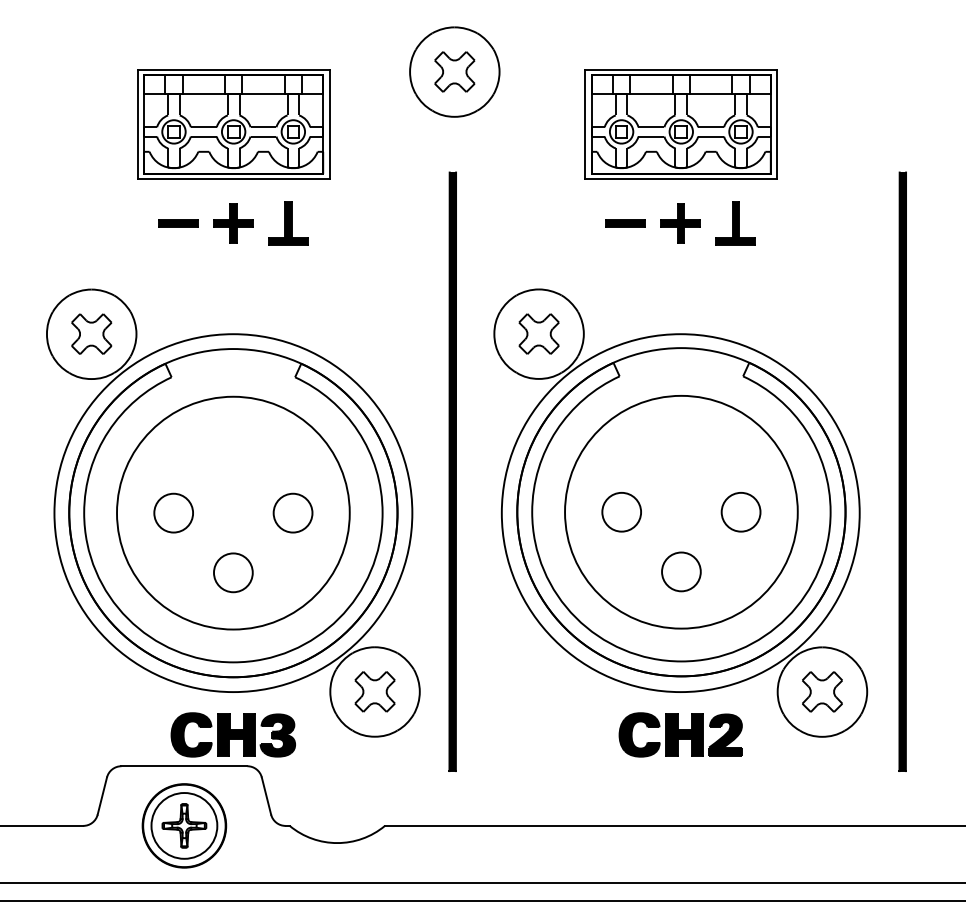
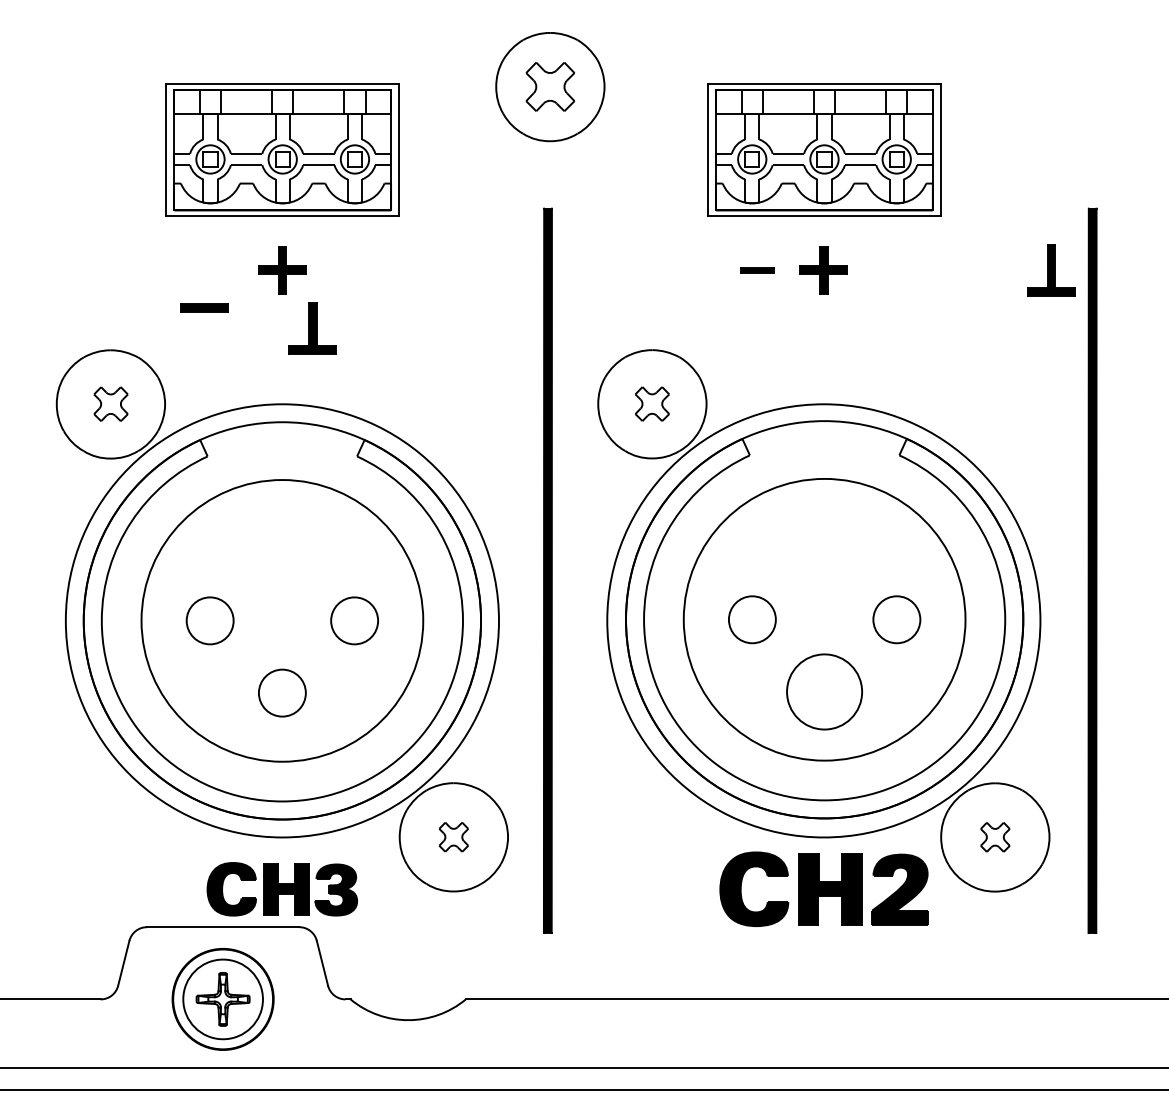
part: (178, 223) -> (205, 307), moved
part: (288, 223) -> (312, 328), moved
part: (625, 223) -> (756, 270), size x0.7
part: (735, 223) -> (1051, 270), moved
part: (91, 333) -> (110, 403), size x0.7
part: (538, 333) -> (651, 403), size x0.7
part: (681, 571) -> (824, 691), size x1.6
part: (374, 691) -> (453, 836), size x0.6
part: (822, 691) -> (995, 836), size x0.6
part: (680, 734) -> (823, 888), size x1.4

